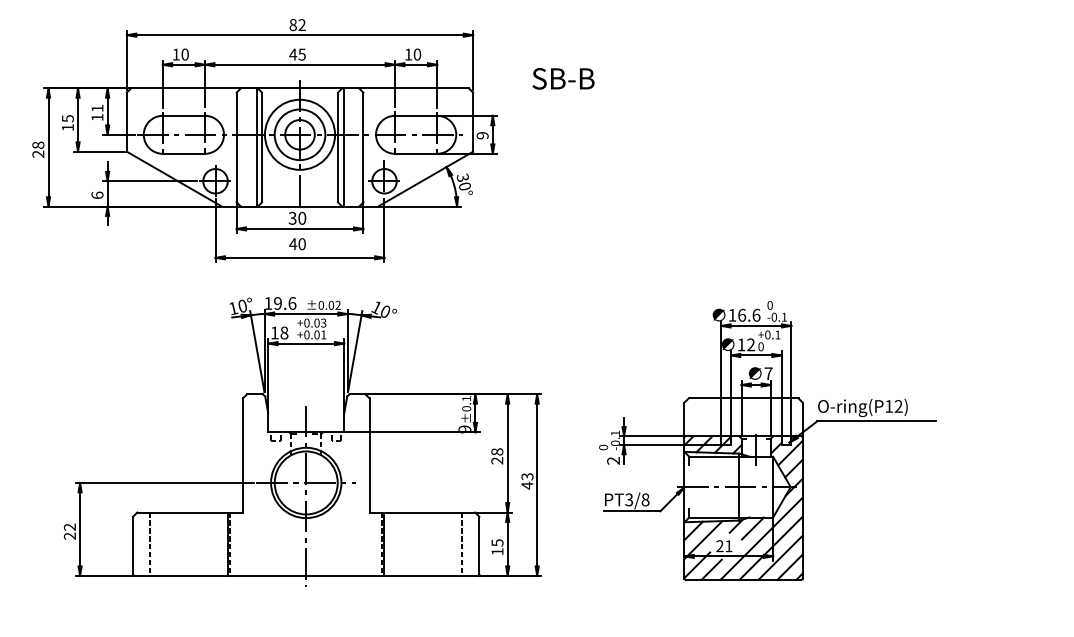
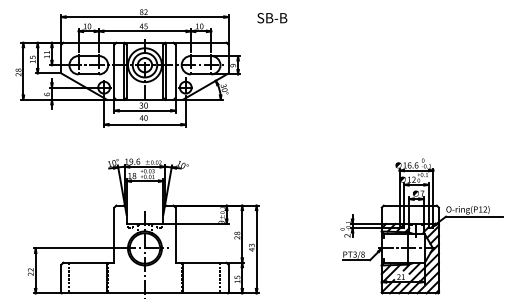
text: (563, 79) -> (272, 18), moved
part: (303, 441) -> (143, 228), moved
part: (766, 441) -> (421, 226), moved

